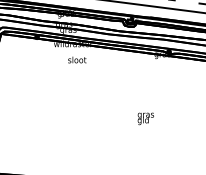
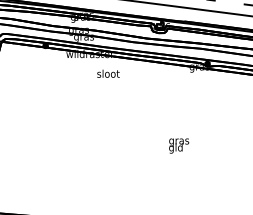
text: (77, 59) -> (108, 73), moved

